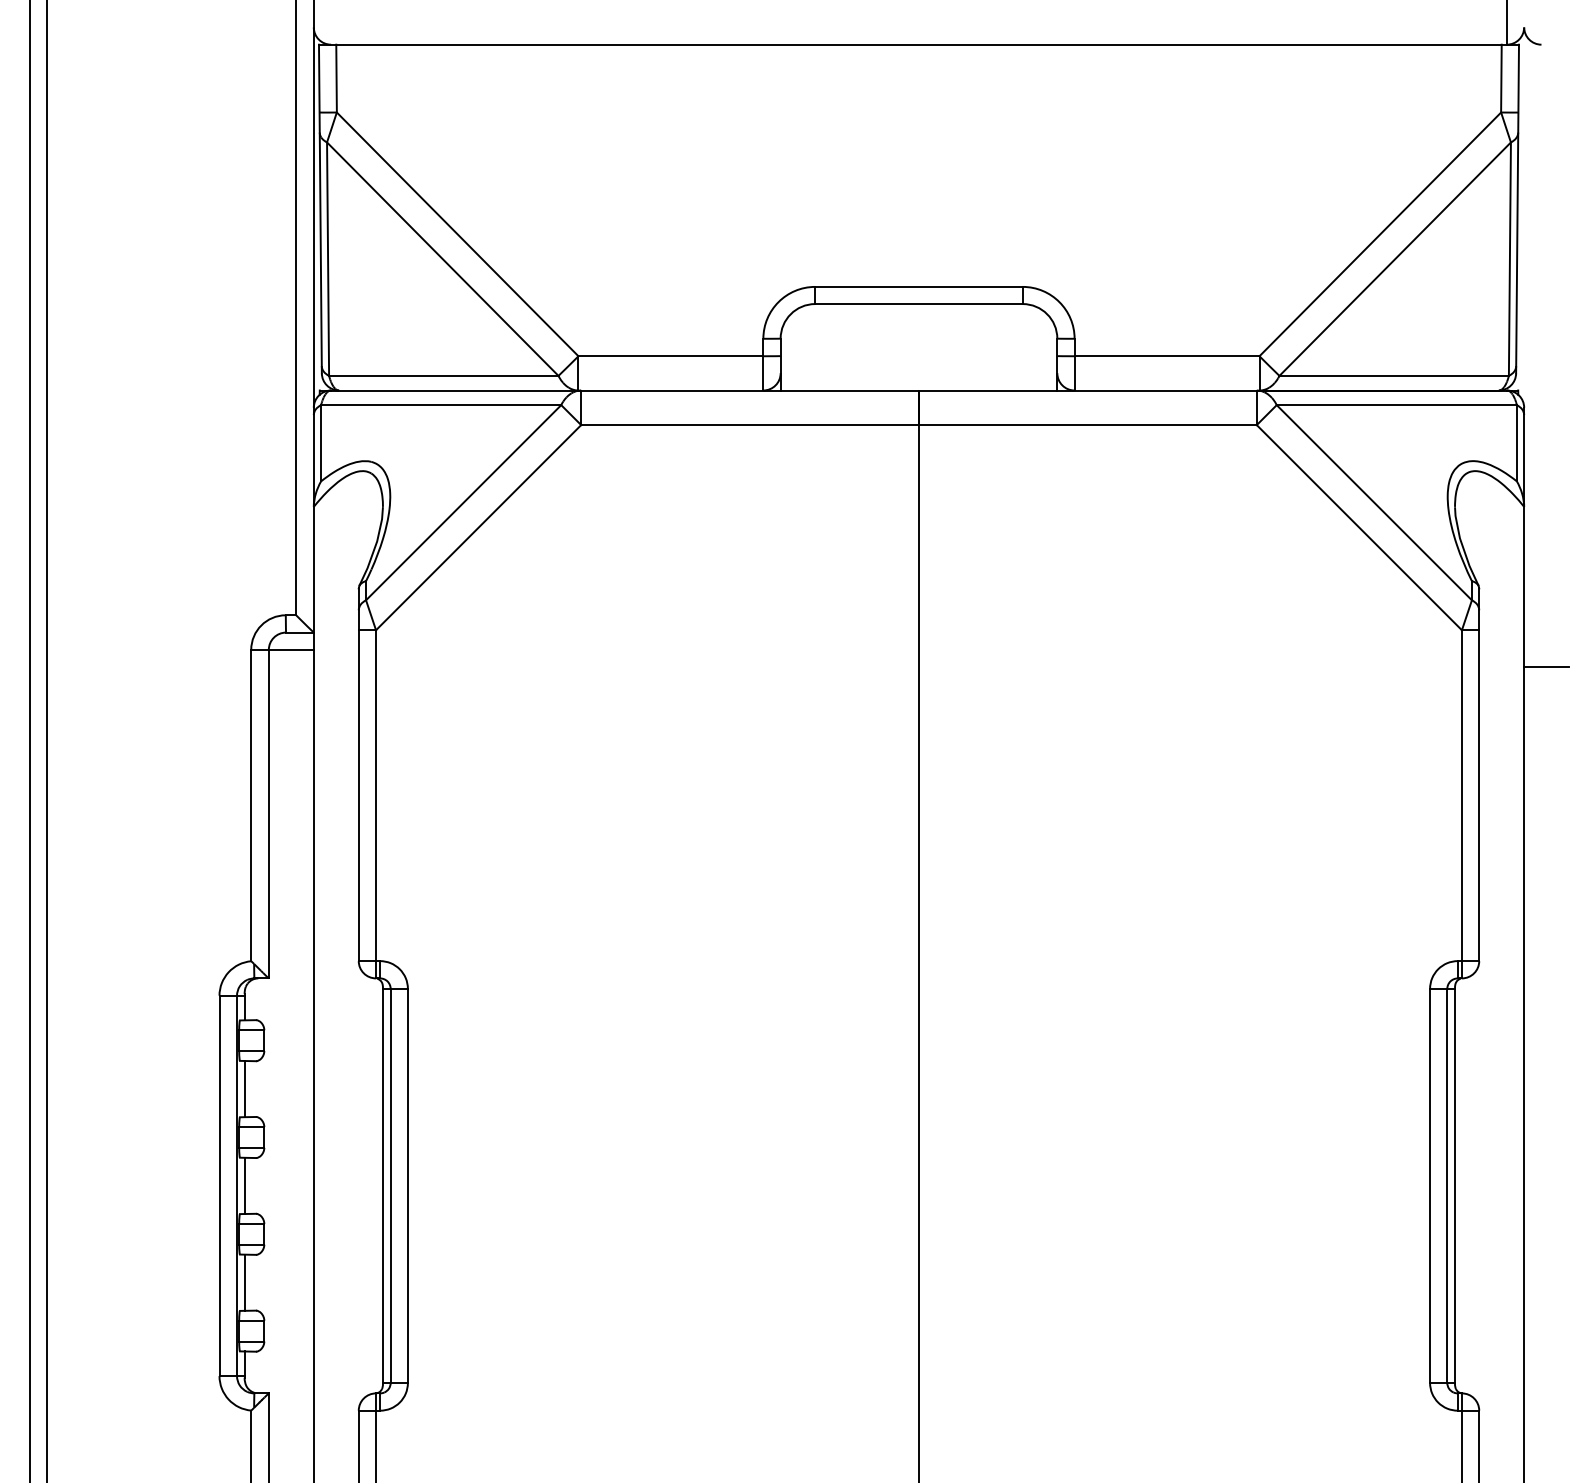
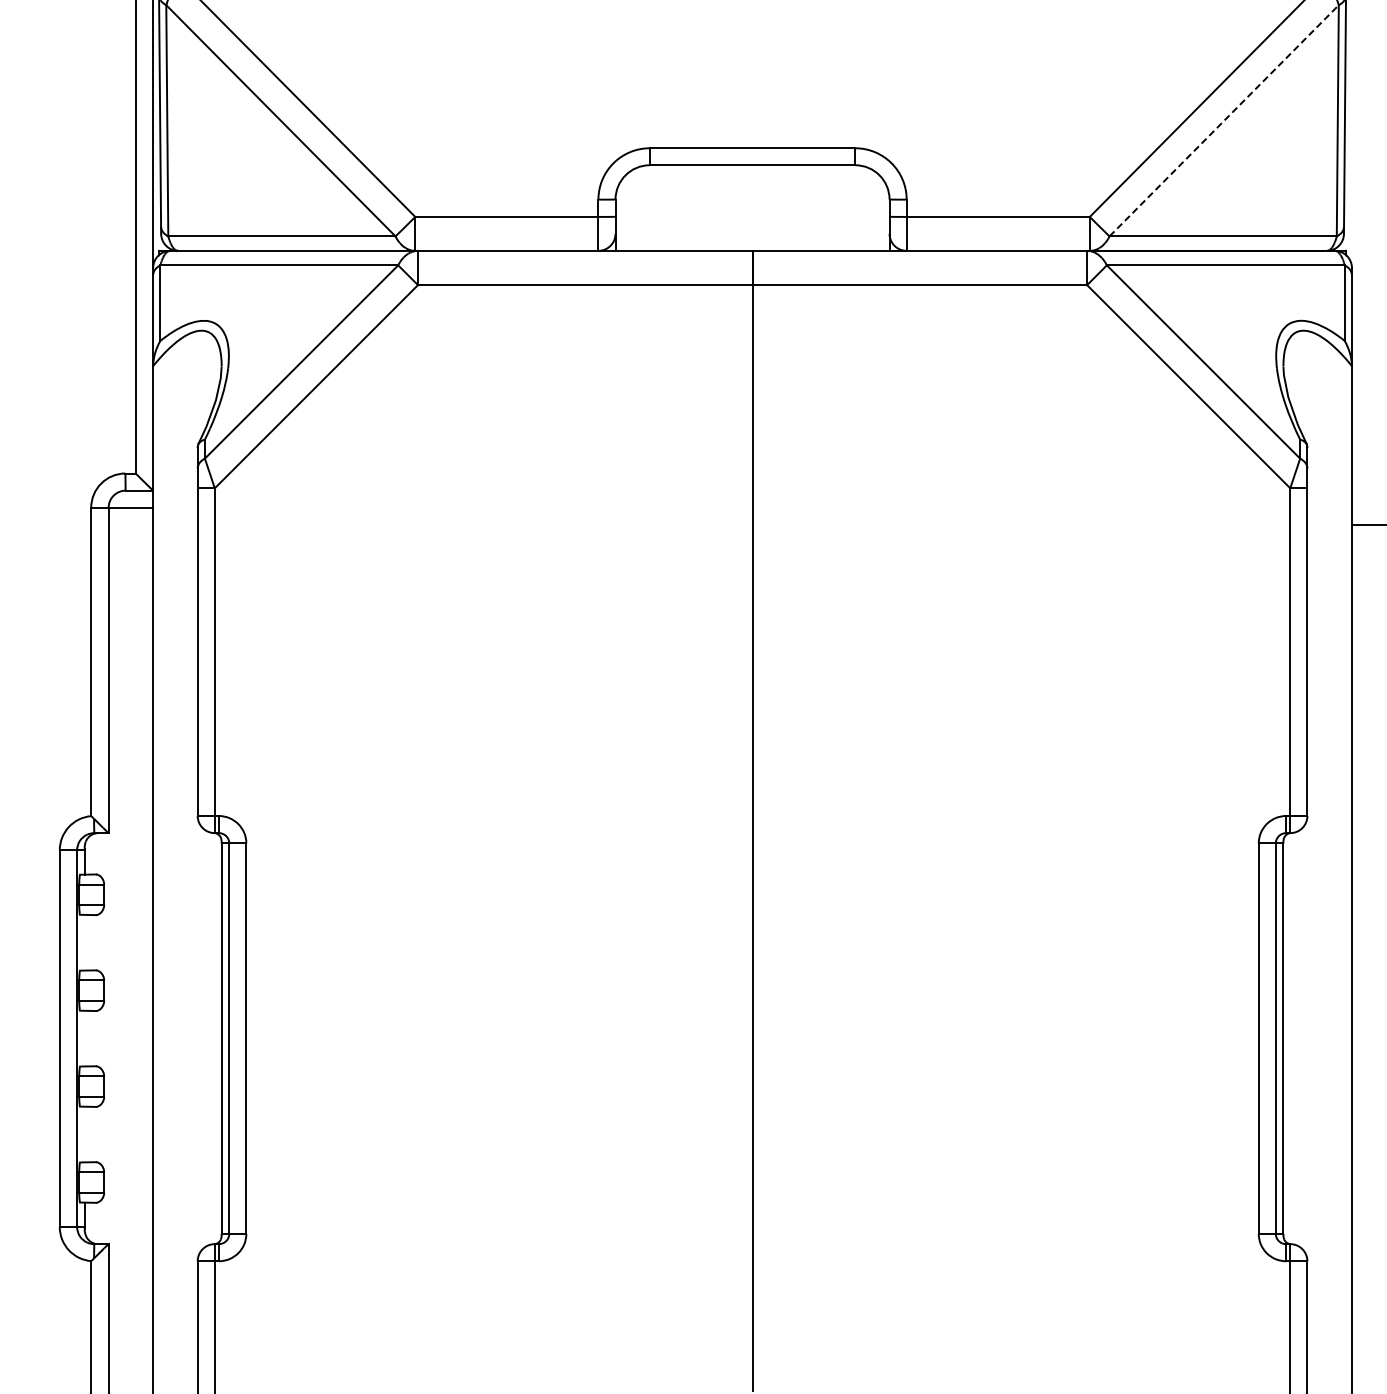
line: (1395, 258) -> (1224, 120), solid -> dashed
line: (244, 1089) -> (84, 943), removed
line: (244, 1185) -> (84, 1038), removed
line: (244, 1282) -> (84, 1134), removed

